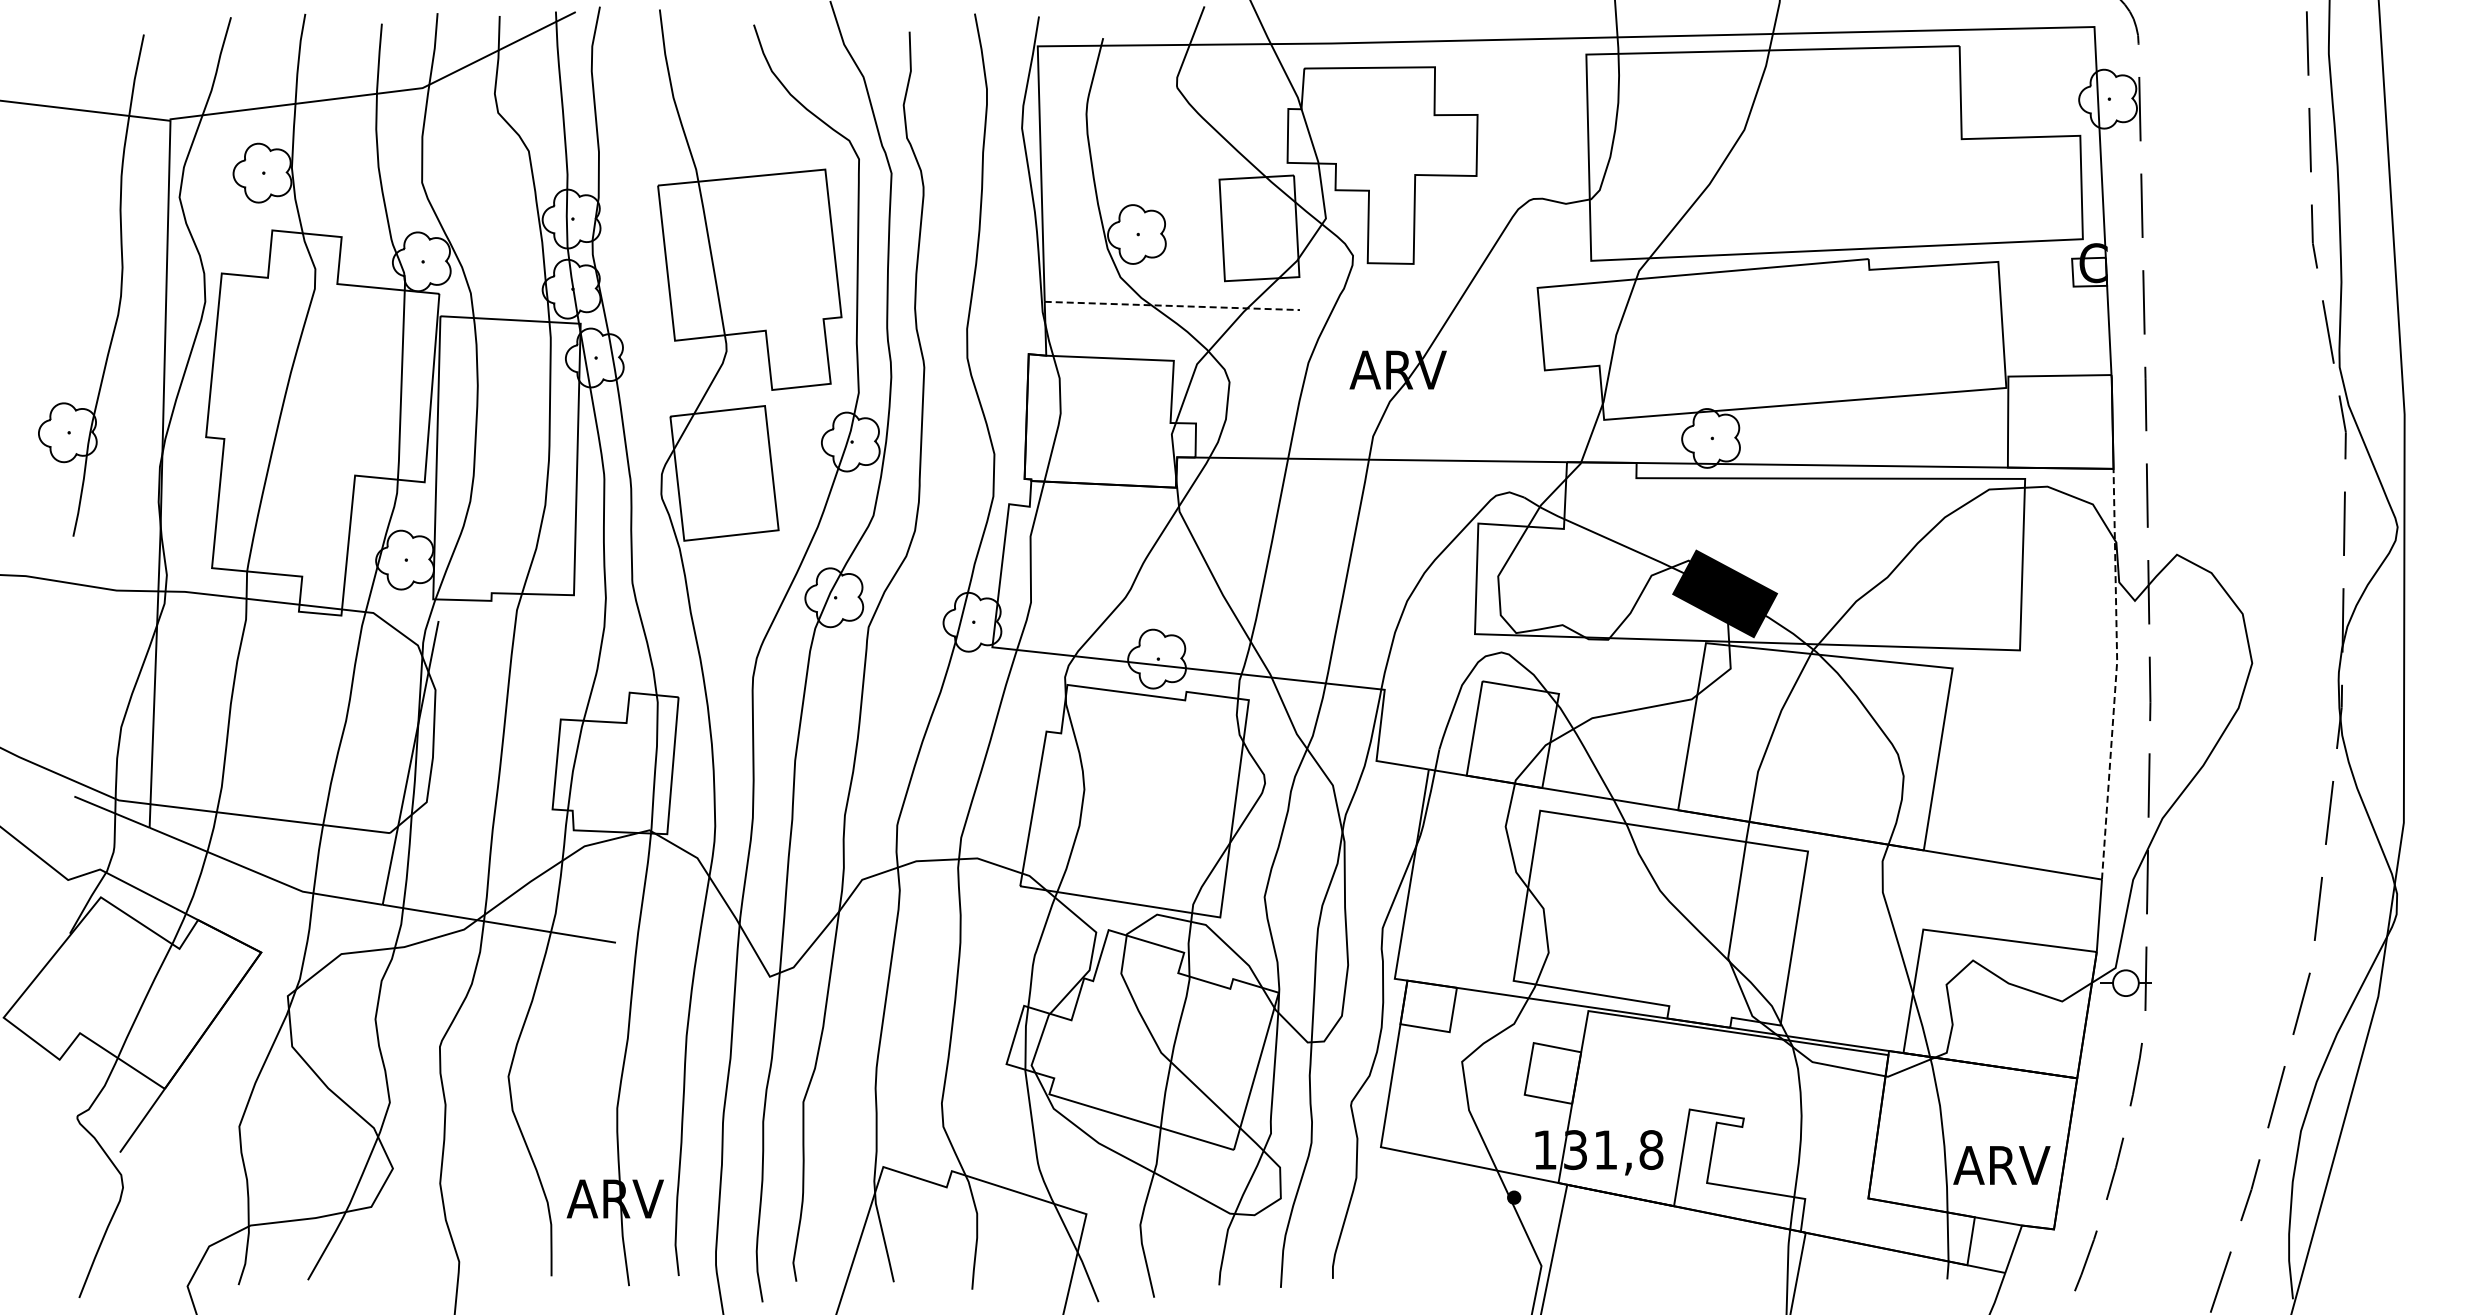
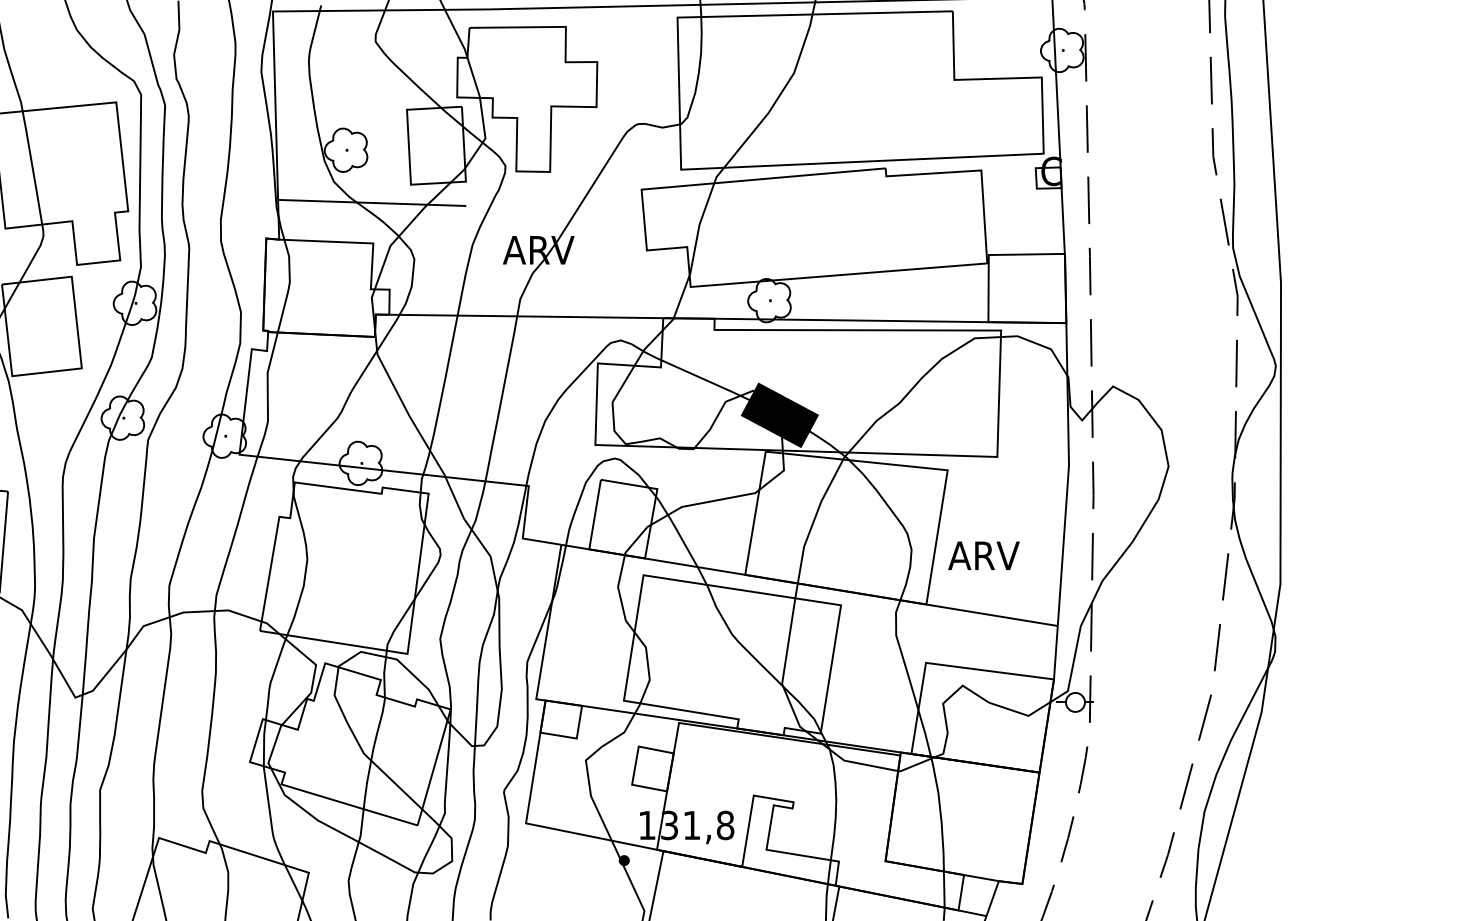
line: (1172, 305) -> (372, 202), dashed -> solid
line: (2116, 673) -> (1068, 474), dashed -> solid
text: (2001, 1165) -> (983, 555), moved

